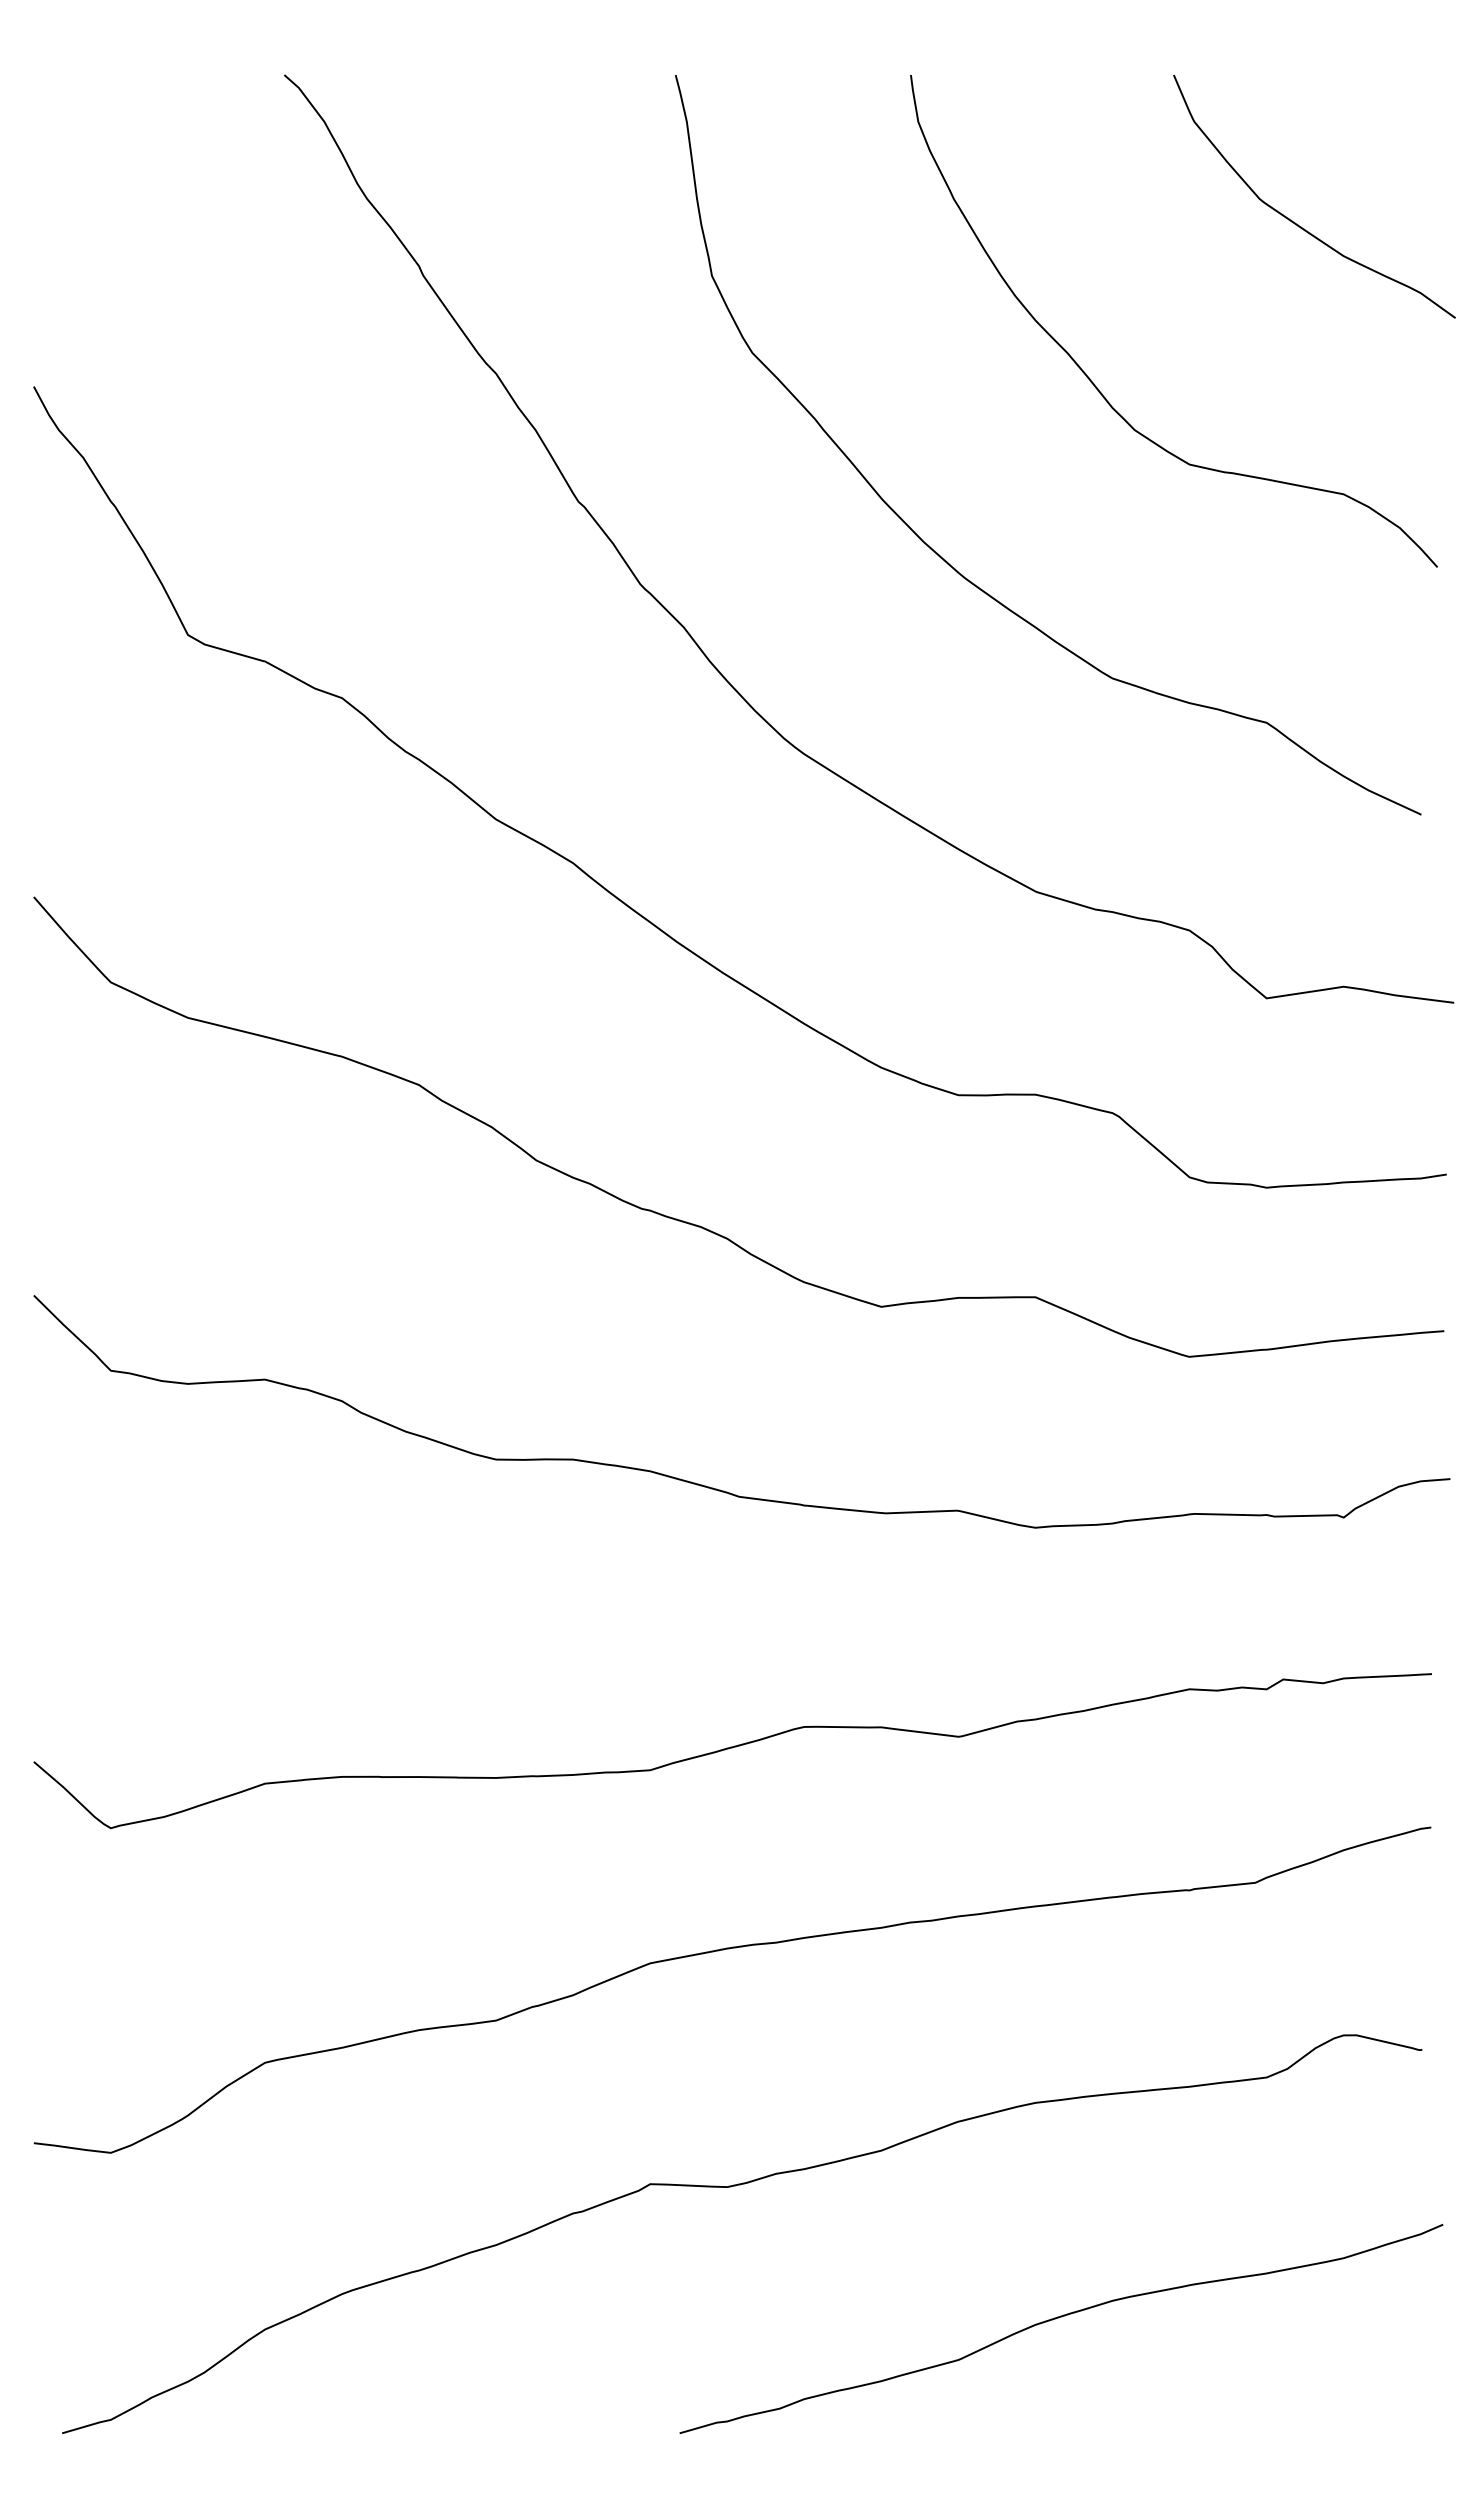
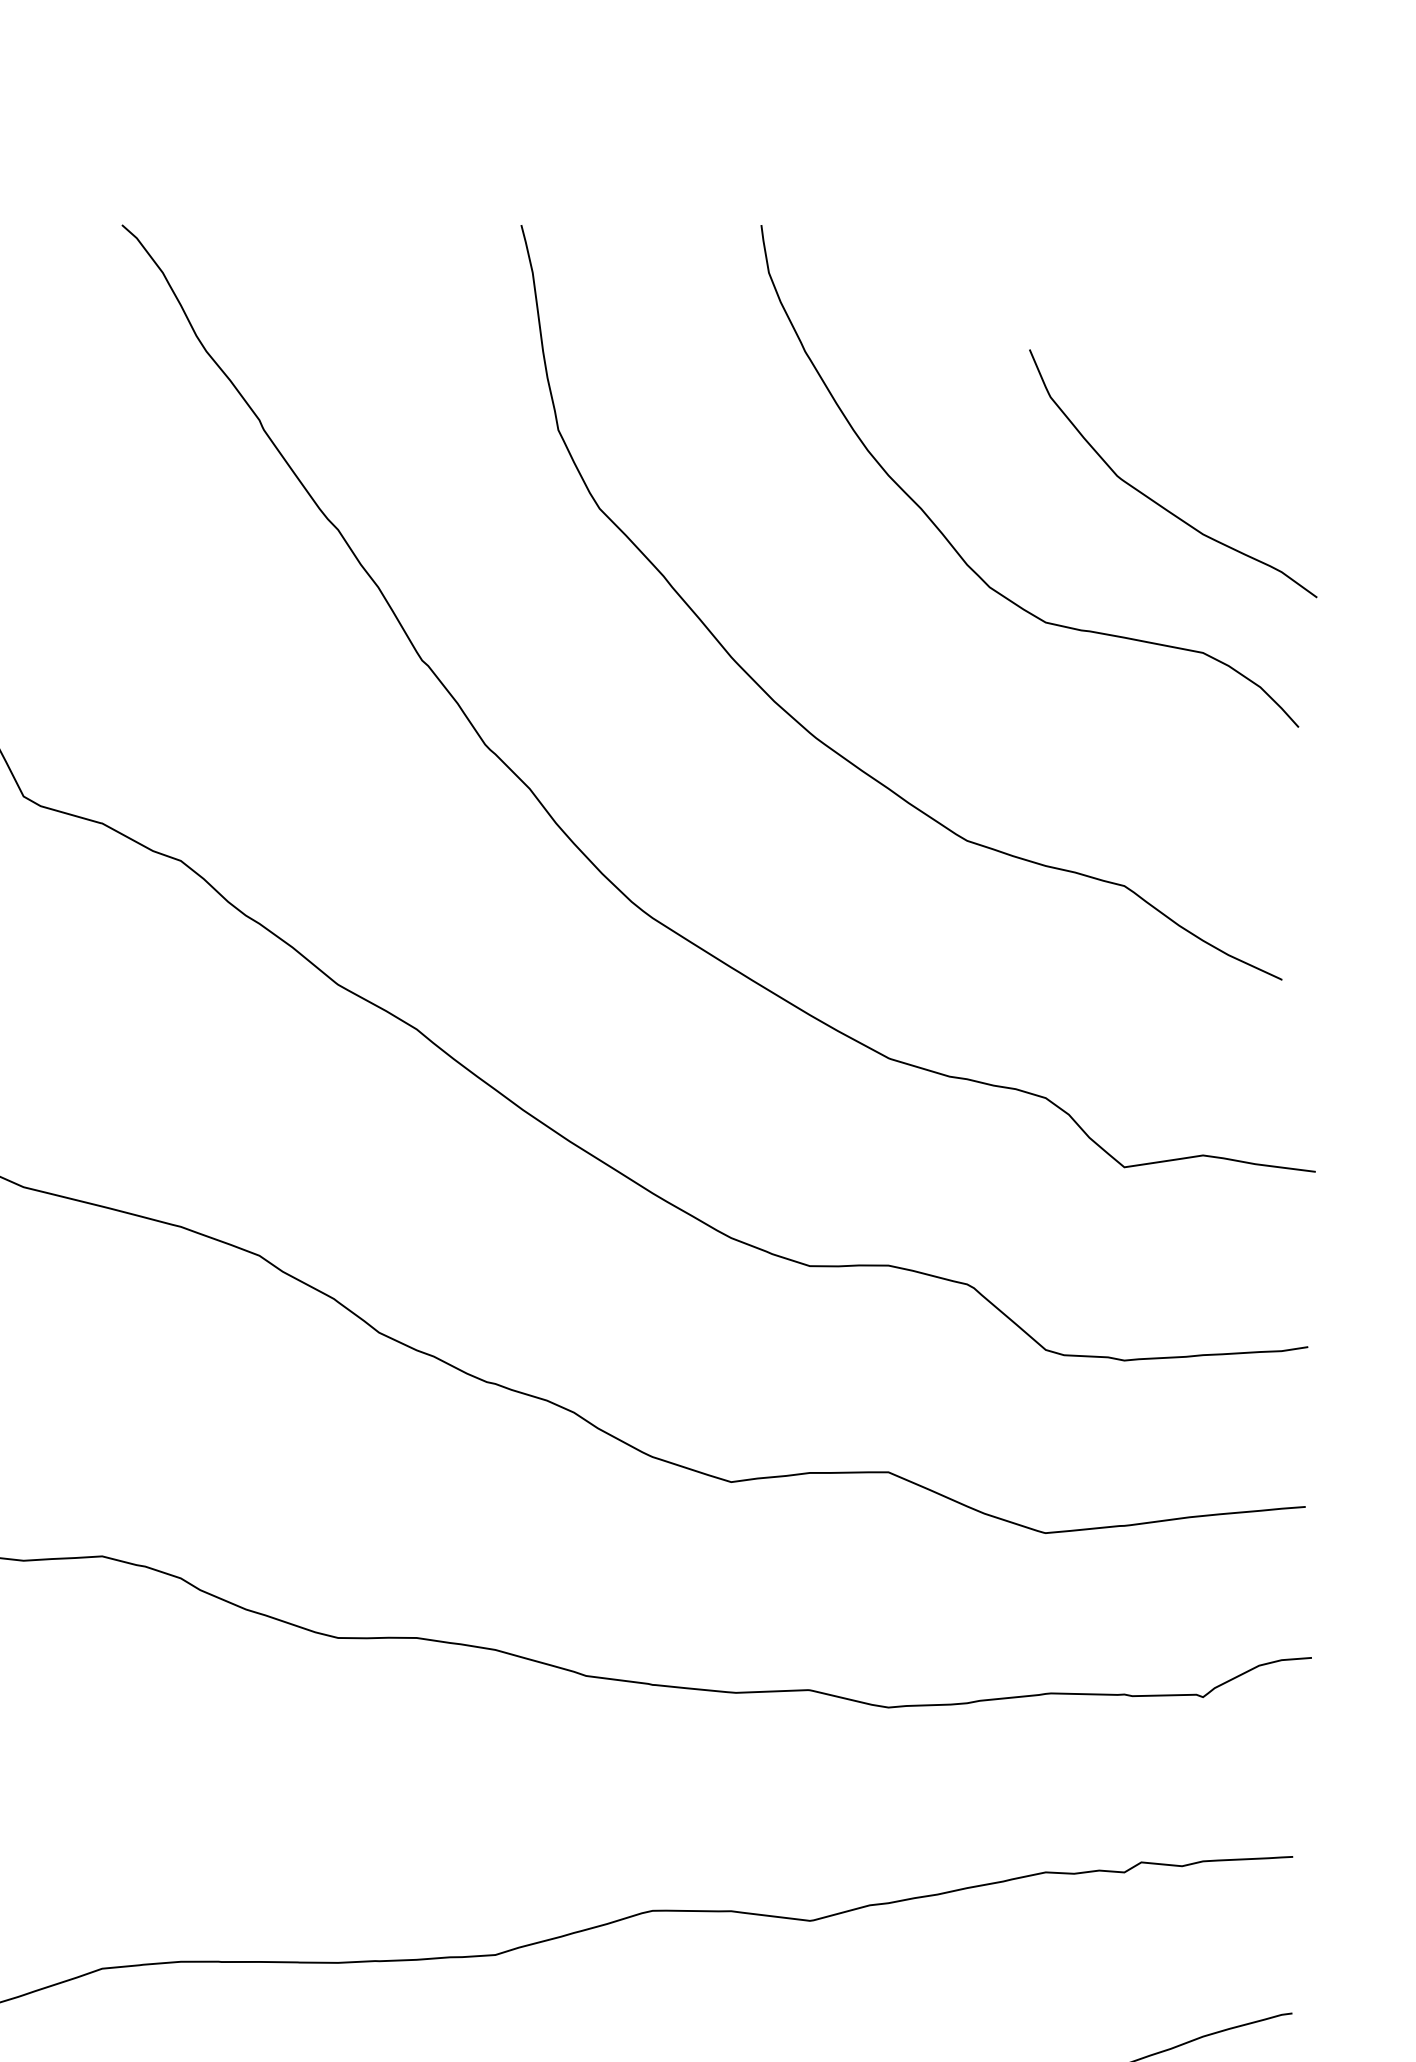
curve: (1295, 222) -> (1153, 500), moved

